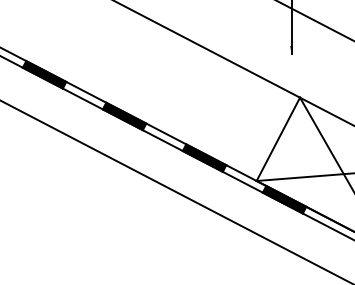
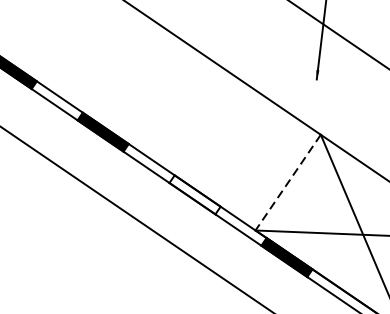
line: (278, 139) -> (288, 182), solid -> dashed
fill: (204, 157) -> (195, 194), removed

